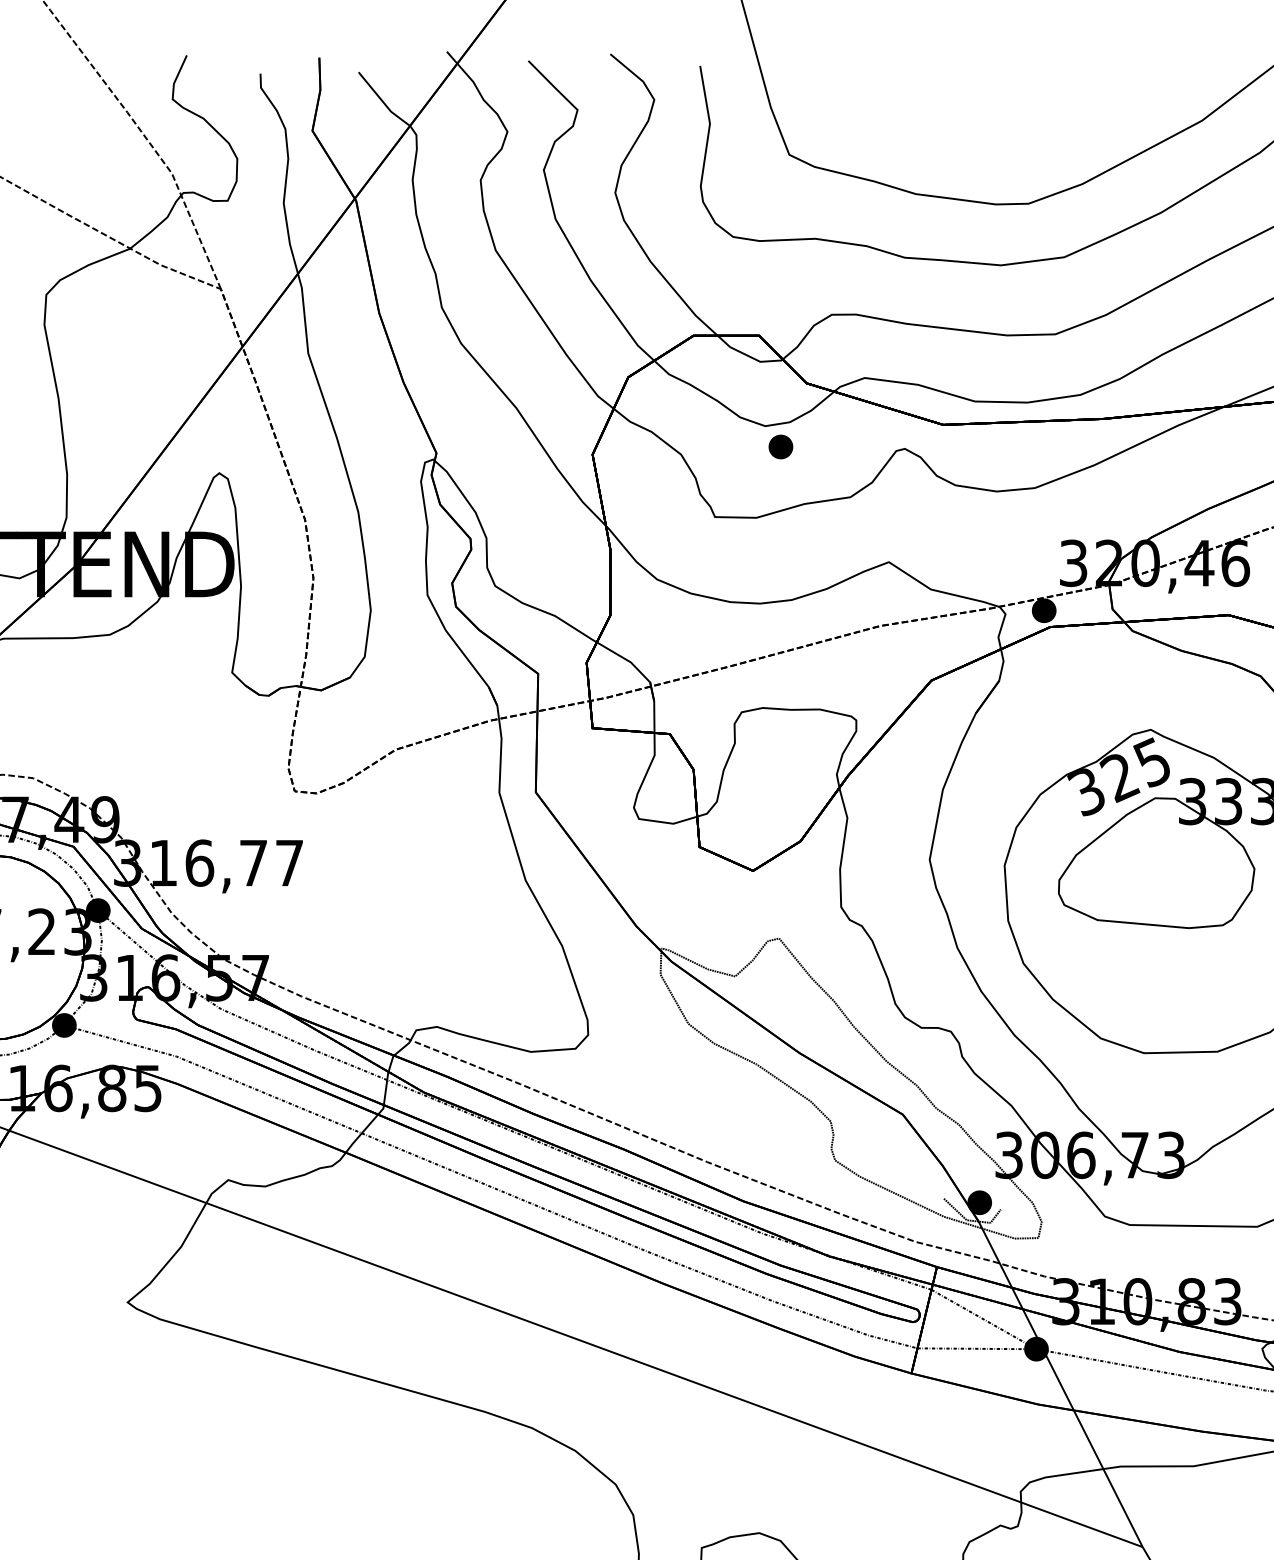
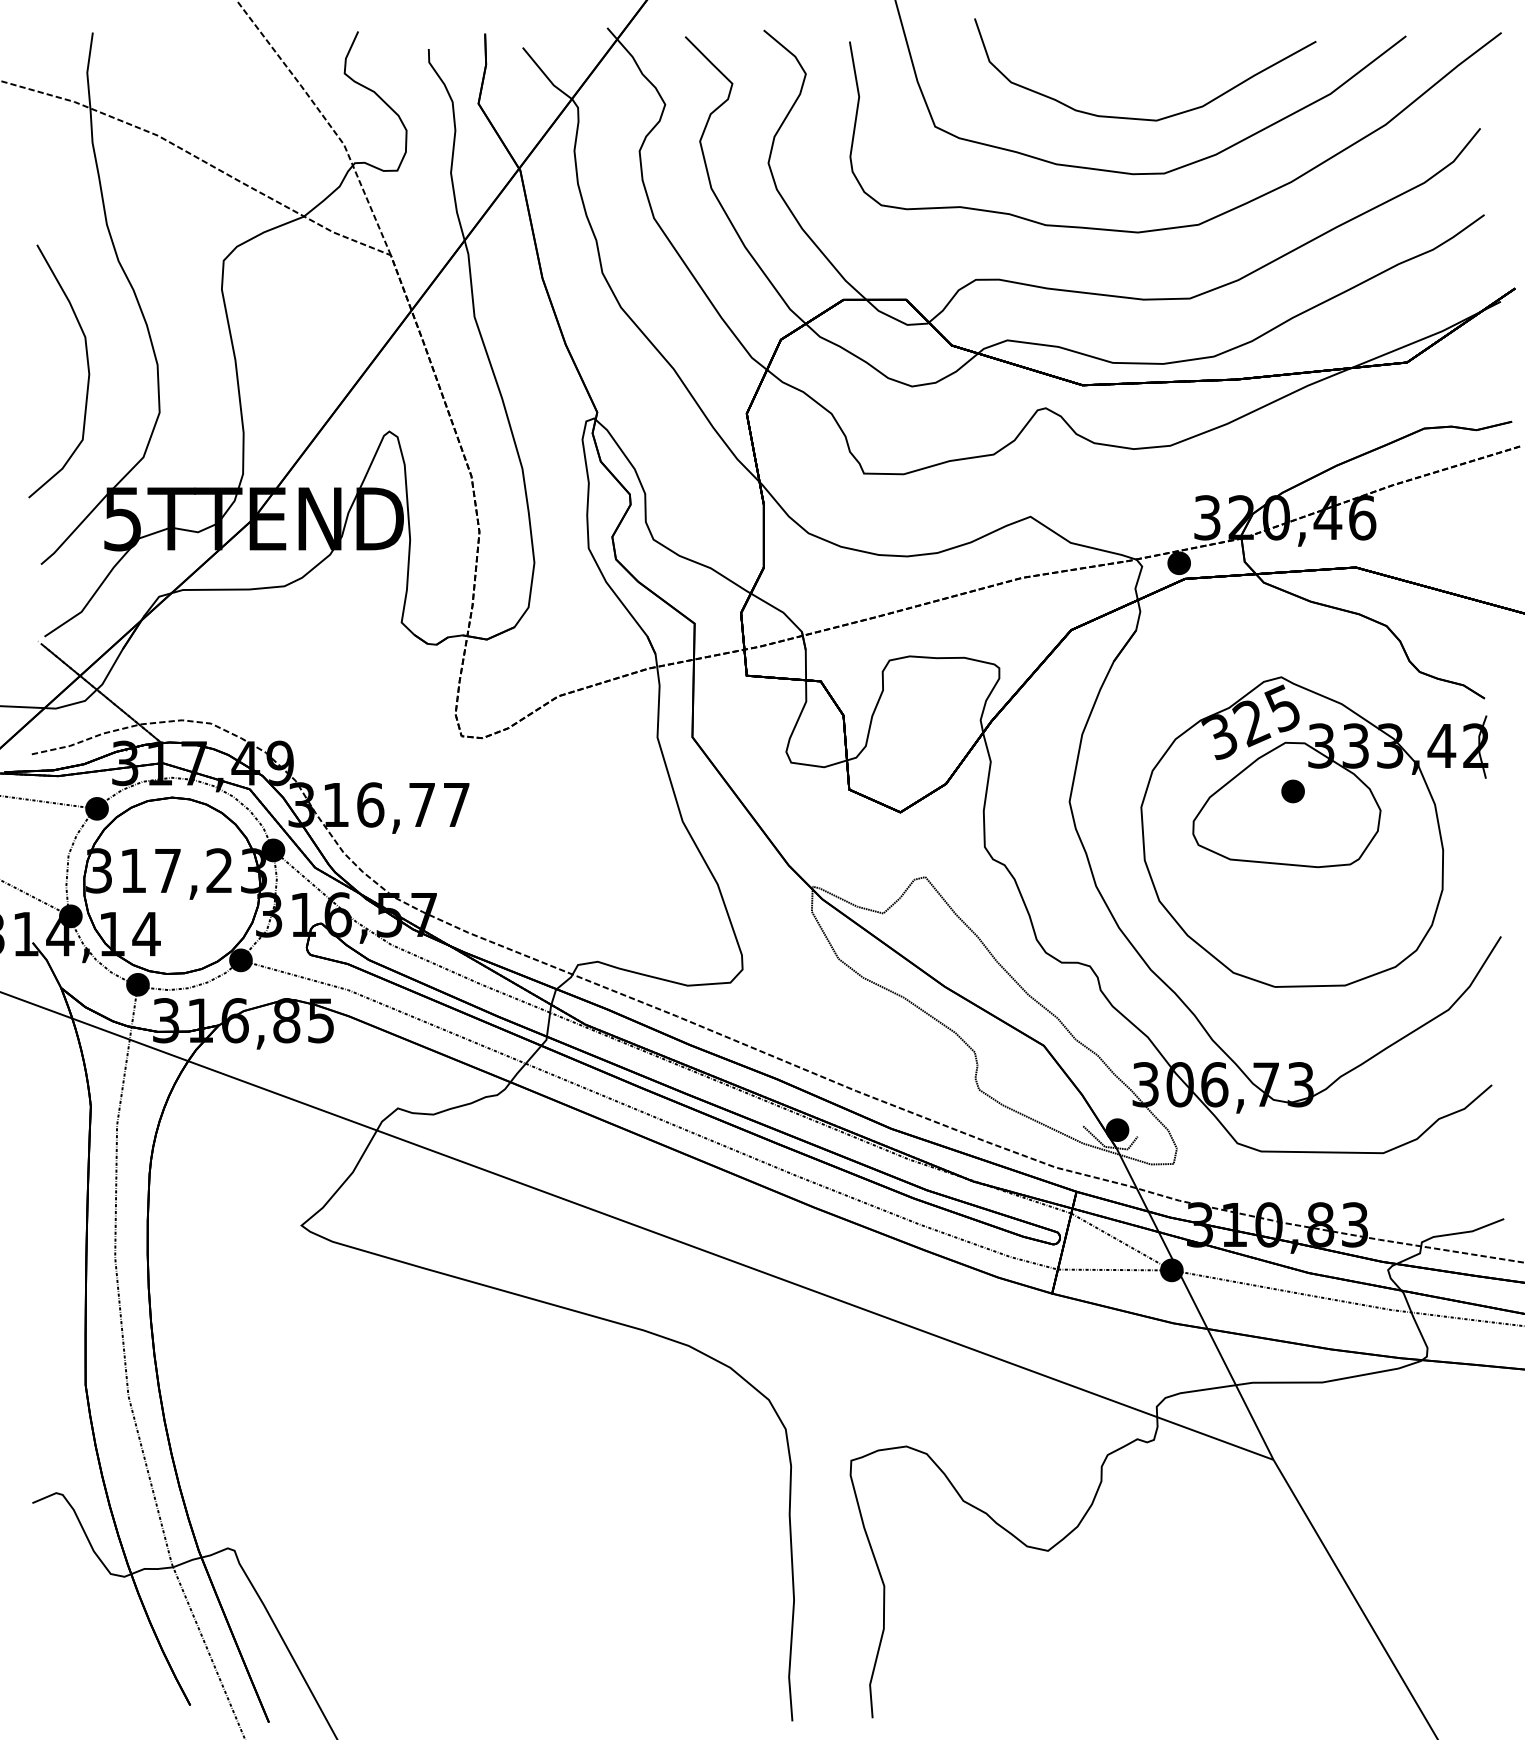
part: (1008, 146) -> (1145, 118), added
part: (780, 447) -> (1292, 791), moved

